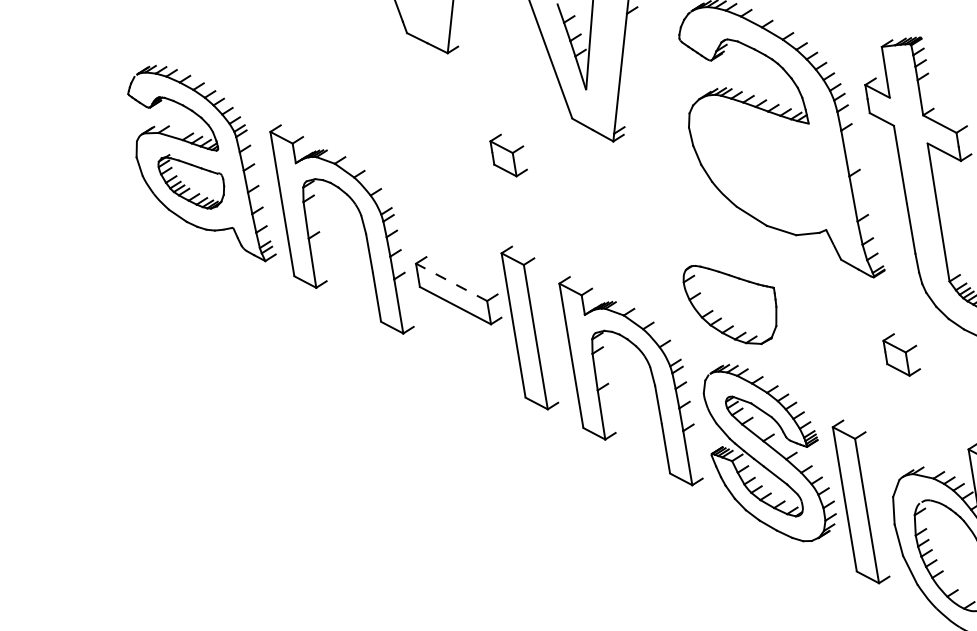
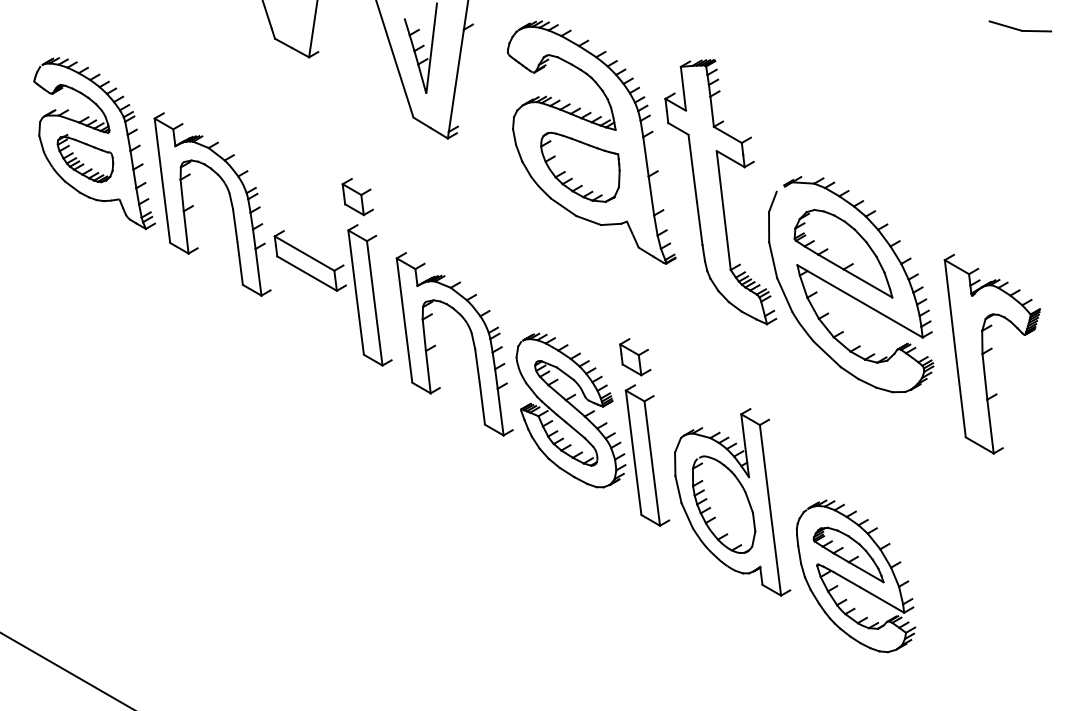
part: (508, 156) -> (357, 197), moved
line: (451, 282) -> (304, 253), dashed -> solid
part: (730, 303) -> (580, 166), moved
part: (901, 355) -> (635, 357), moved

